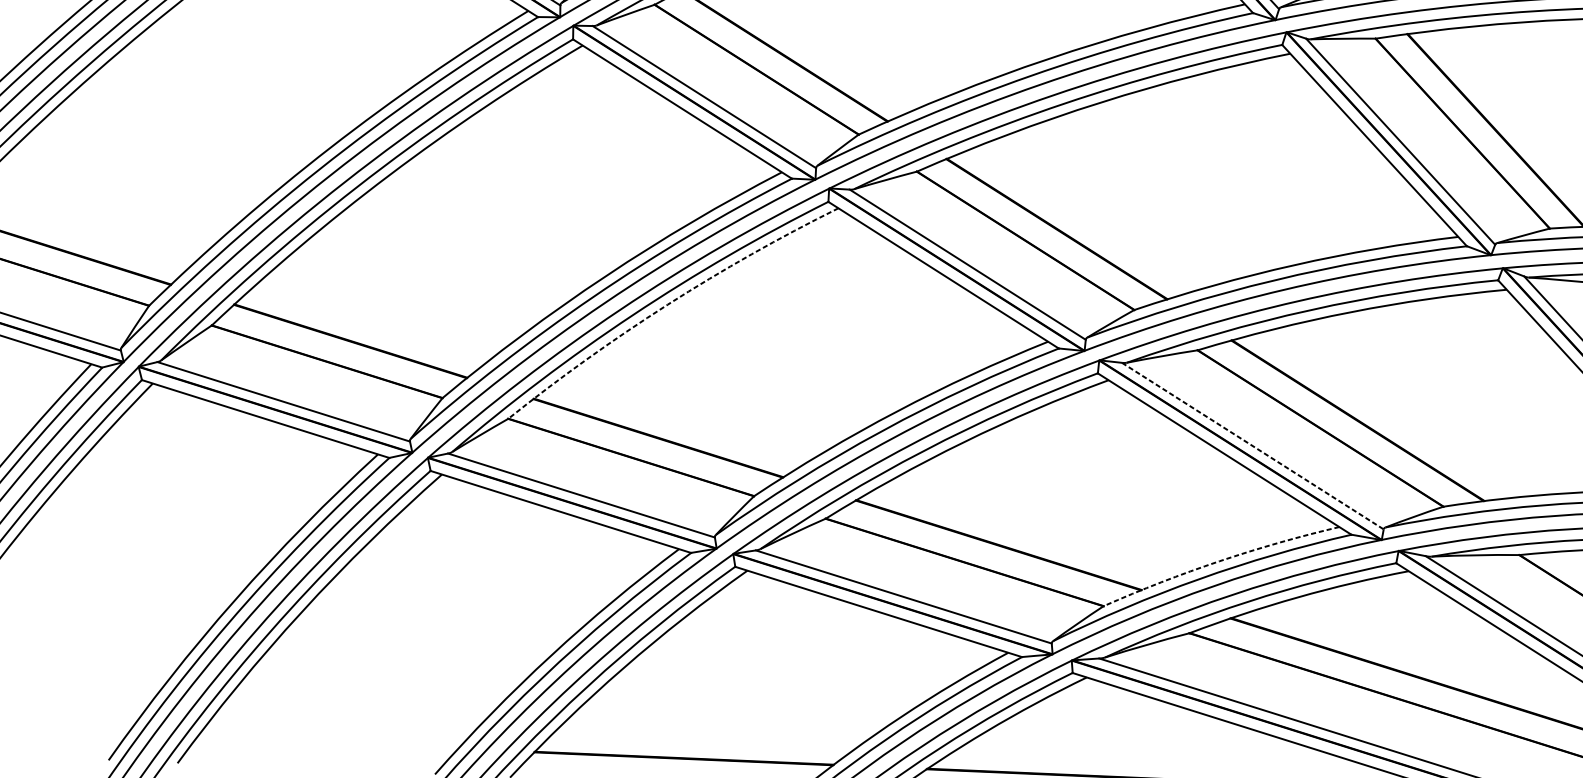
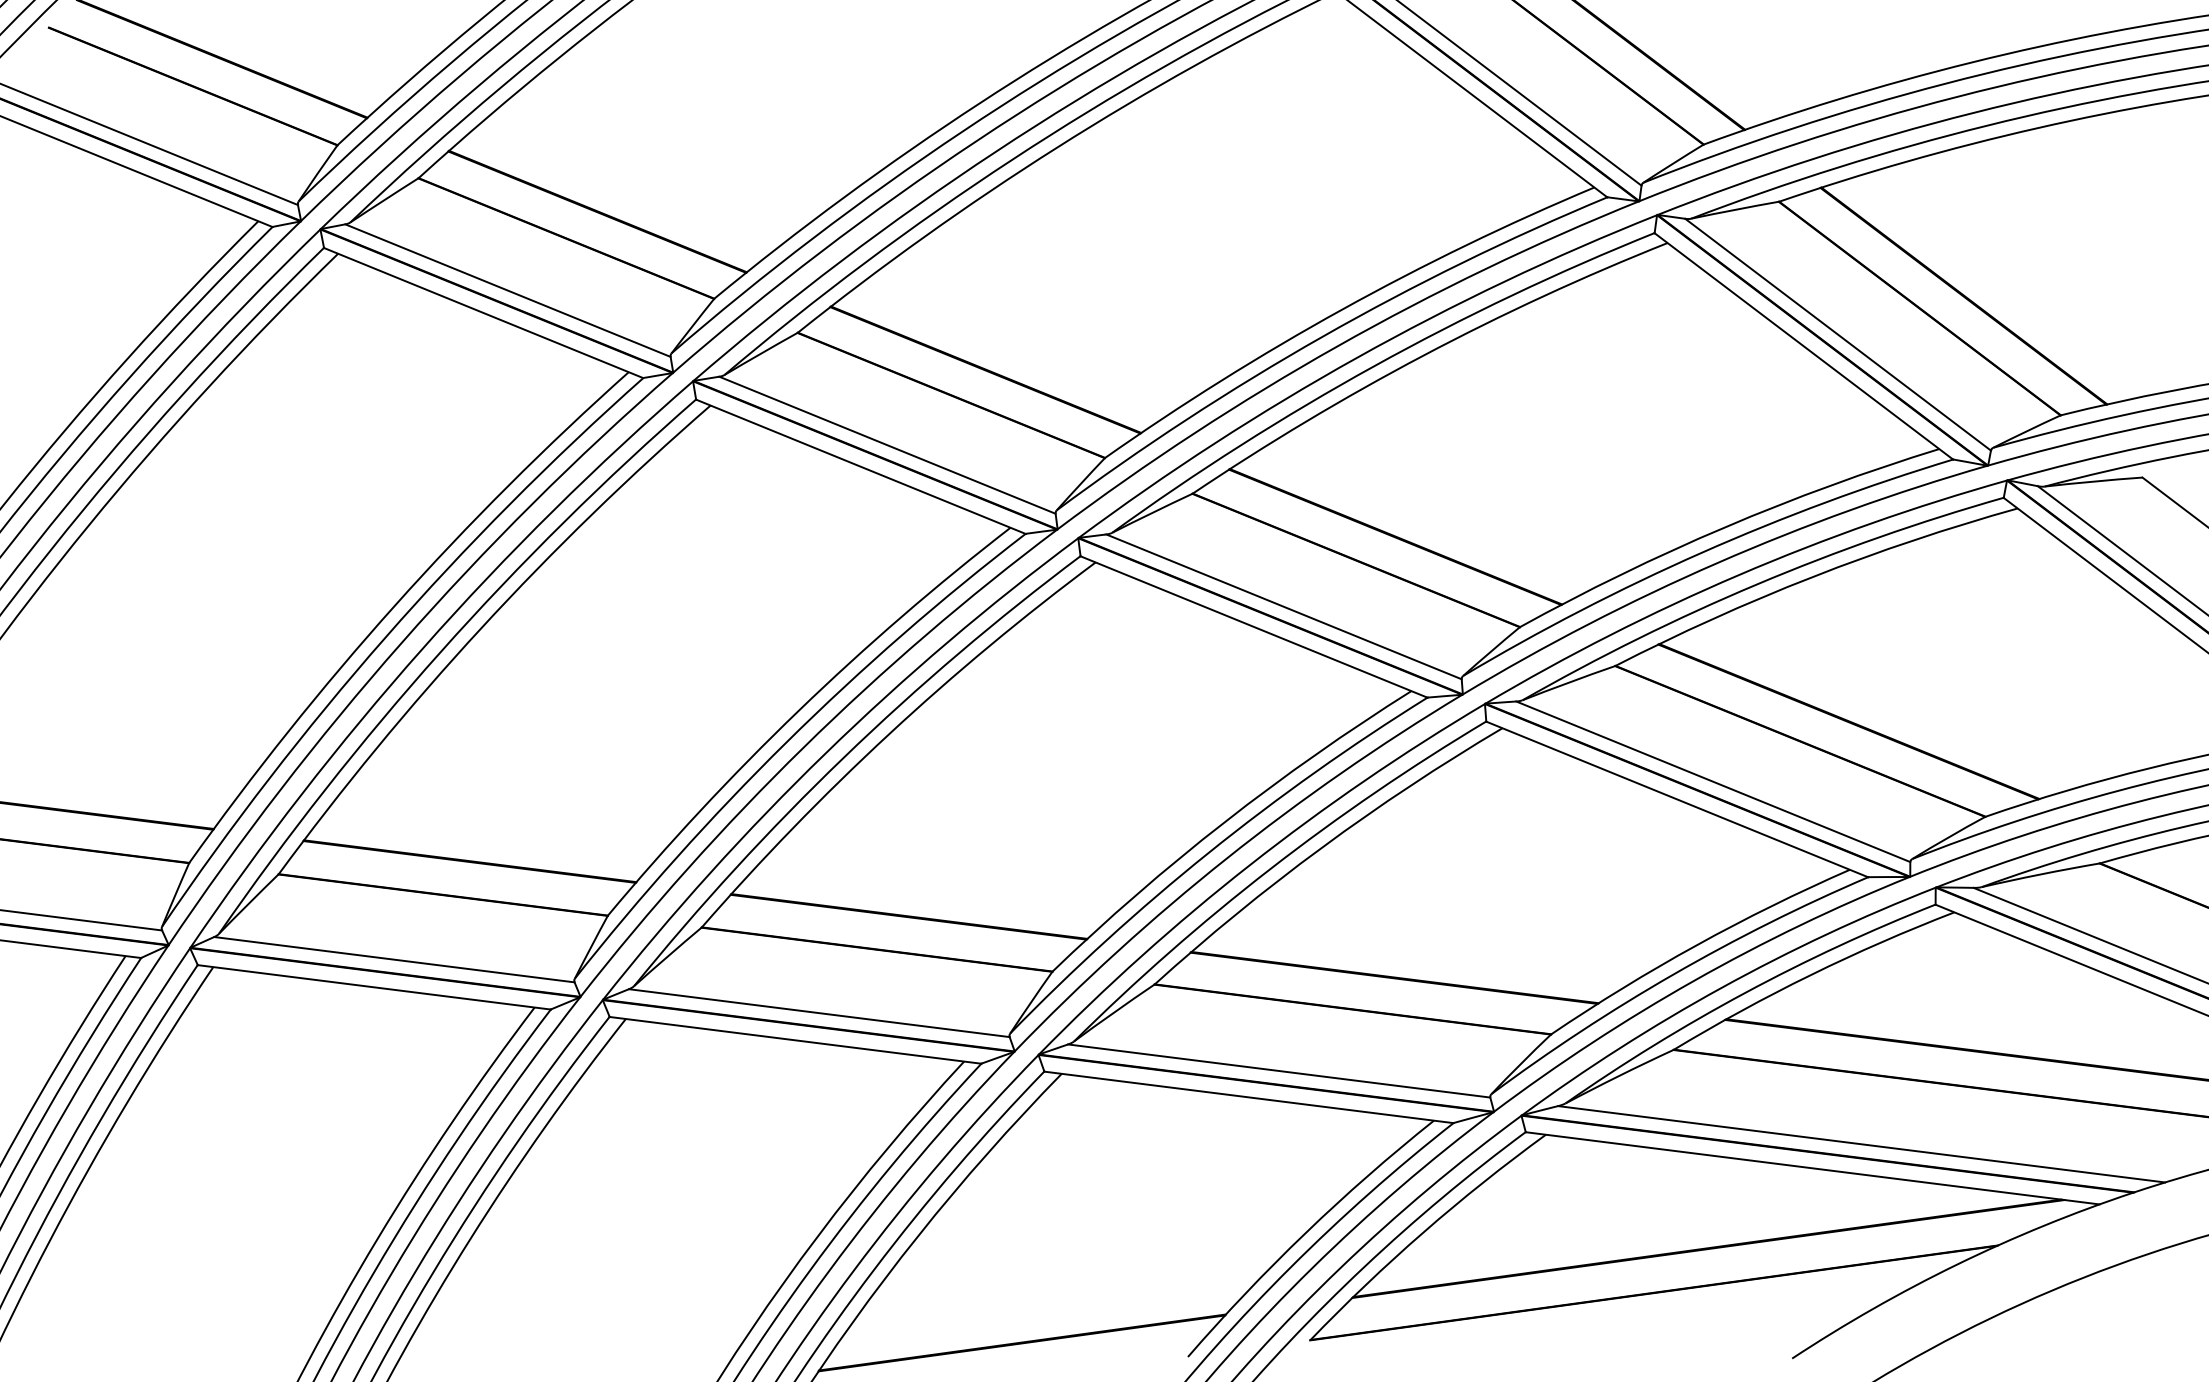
arc: (667, 304) -> (888, 734), dashed -> solid
line: (1253, 445) -> (1713, 781), dashed -> solid
arc: (1219, 561) -> (1696, 945), dashed -> solid

